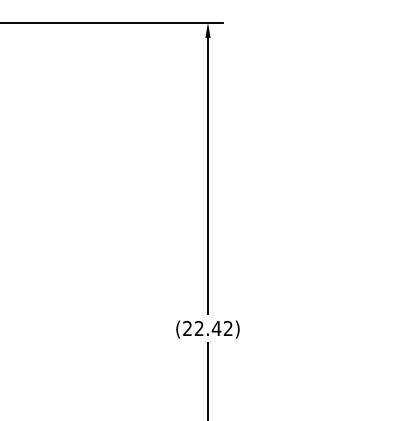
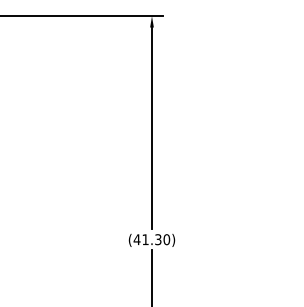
text: (207, 328) -> (151, 239), (22.42) -> (41.30)

